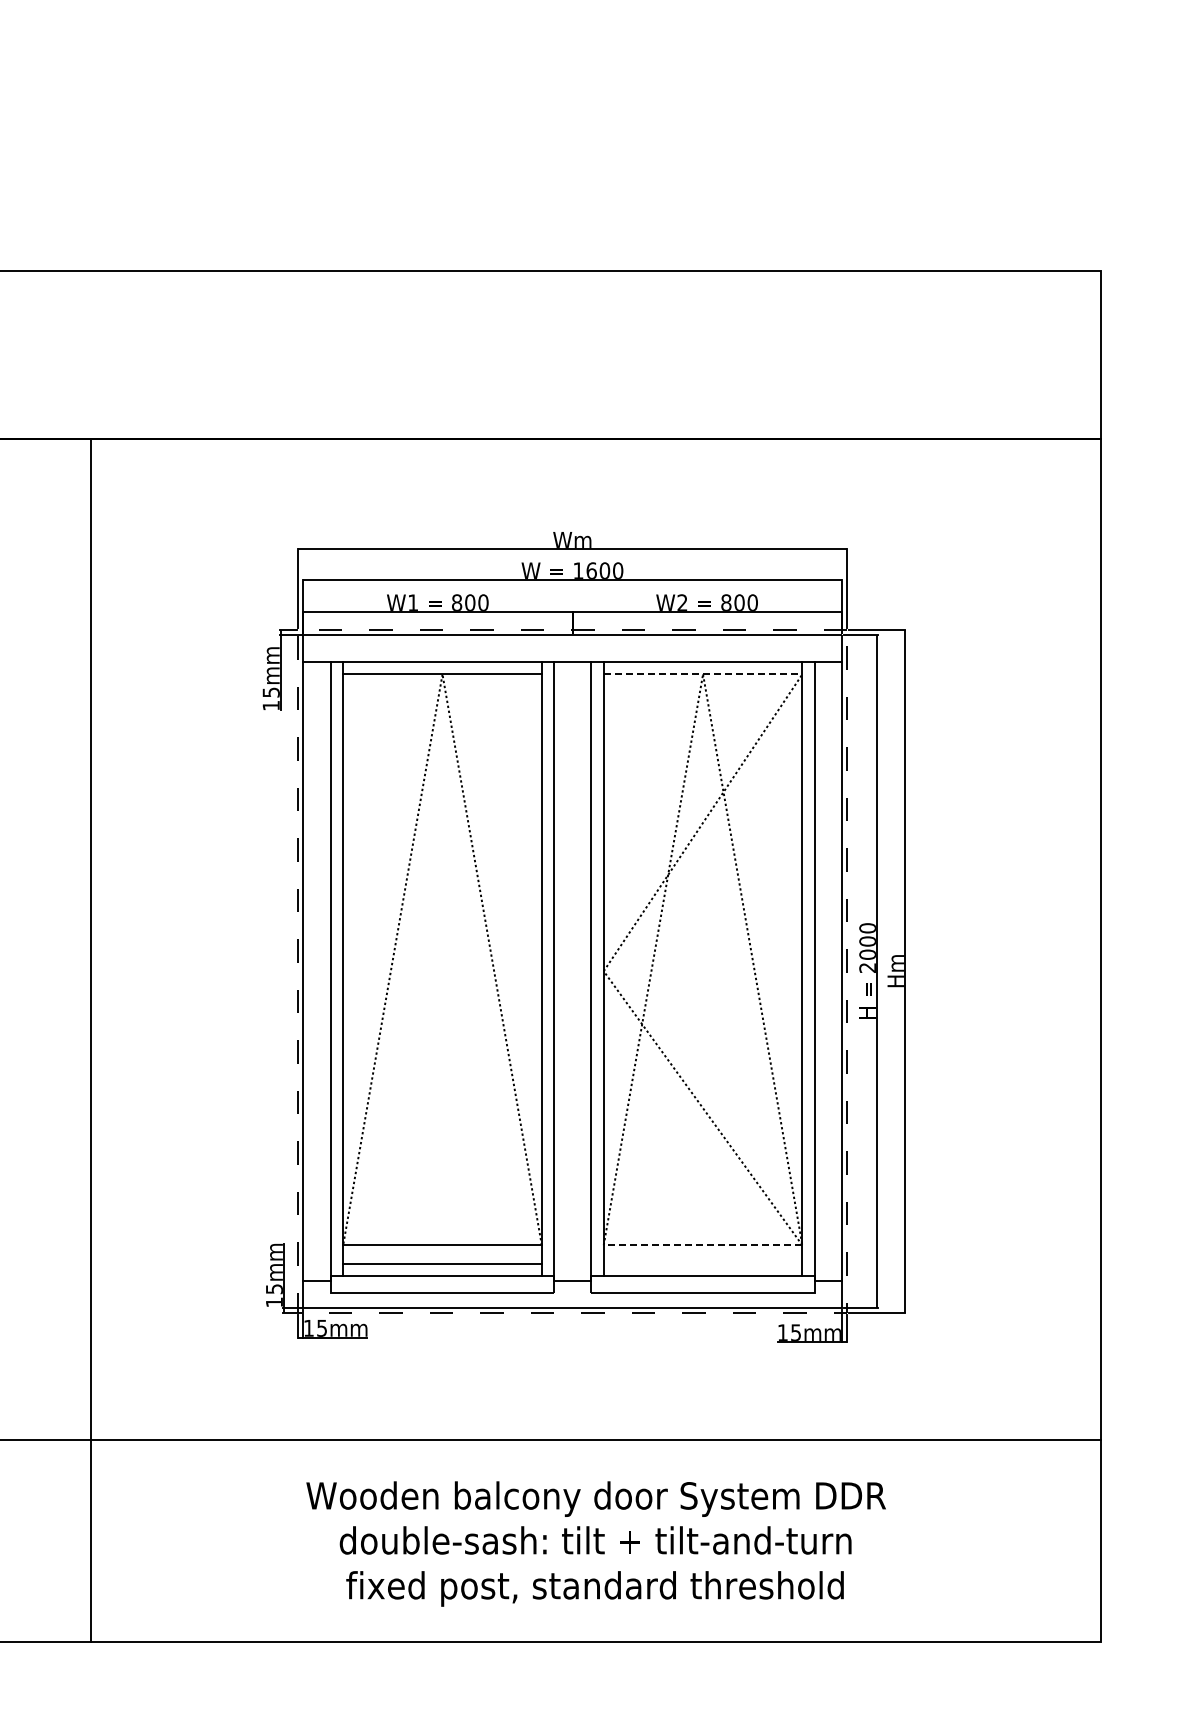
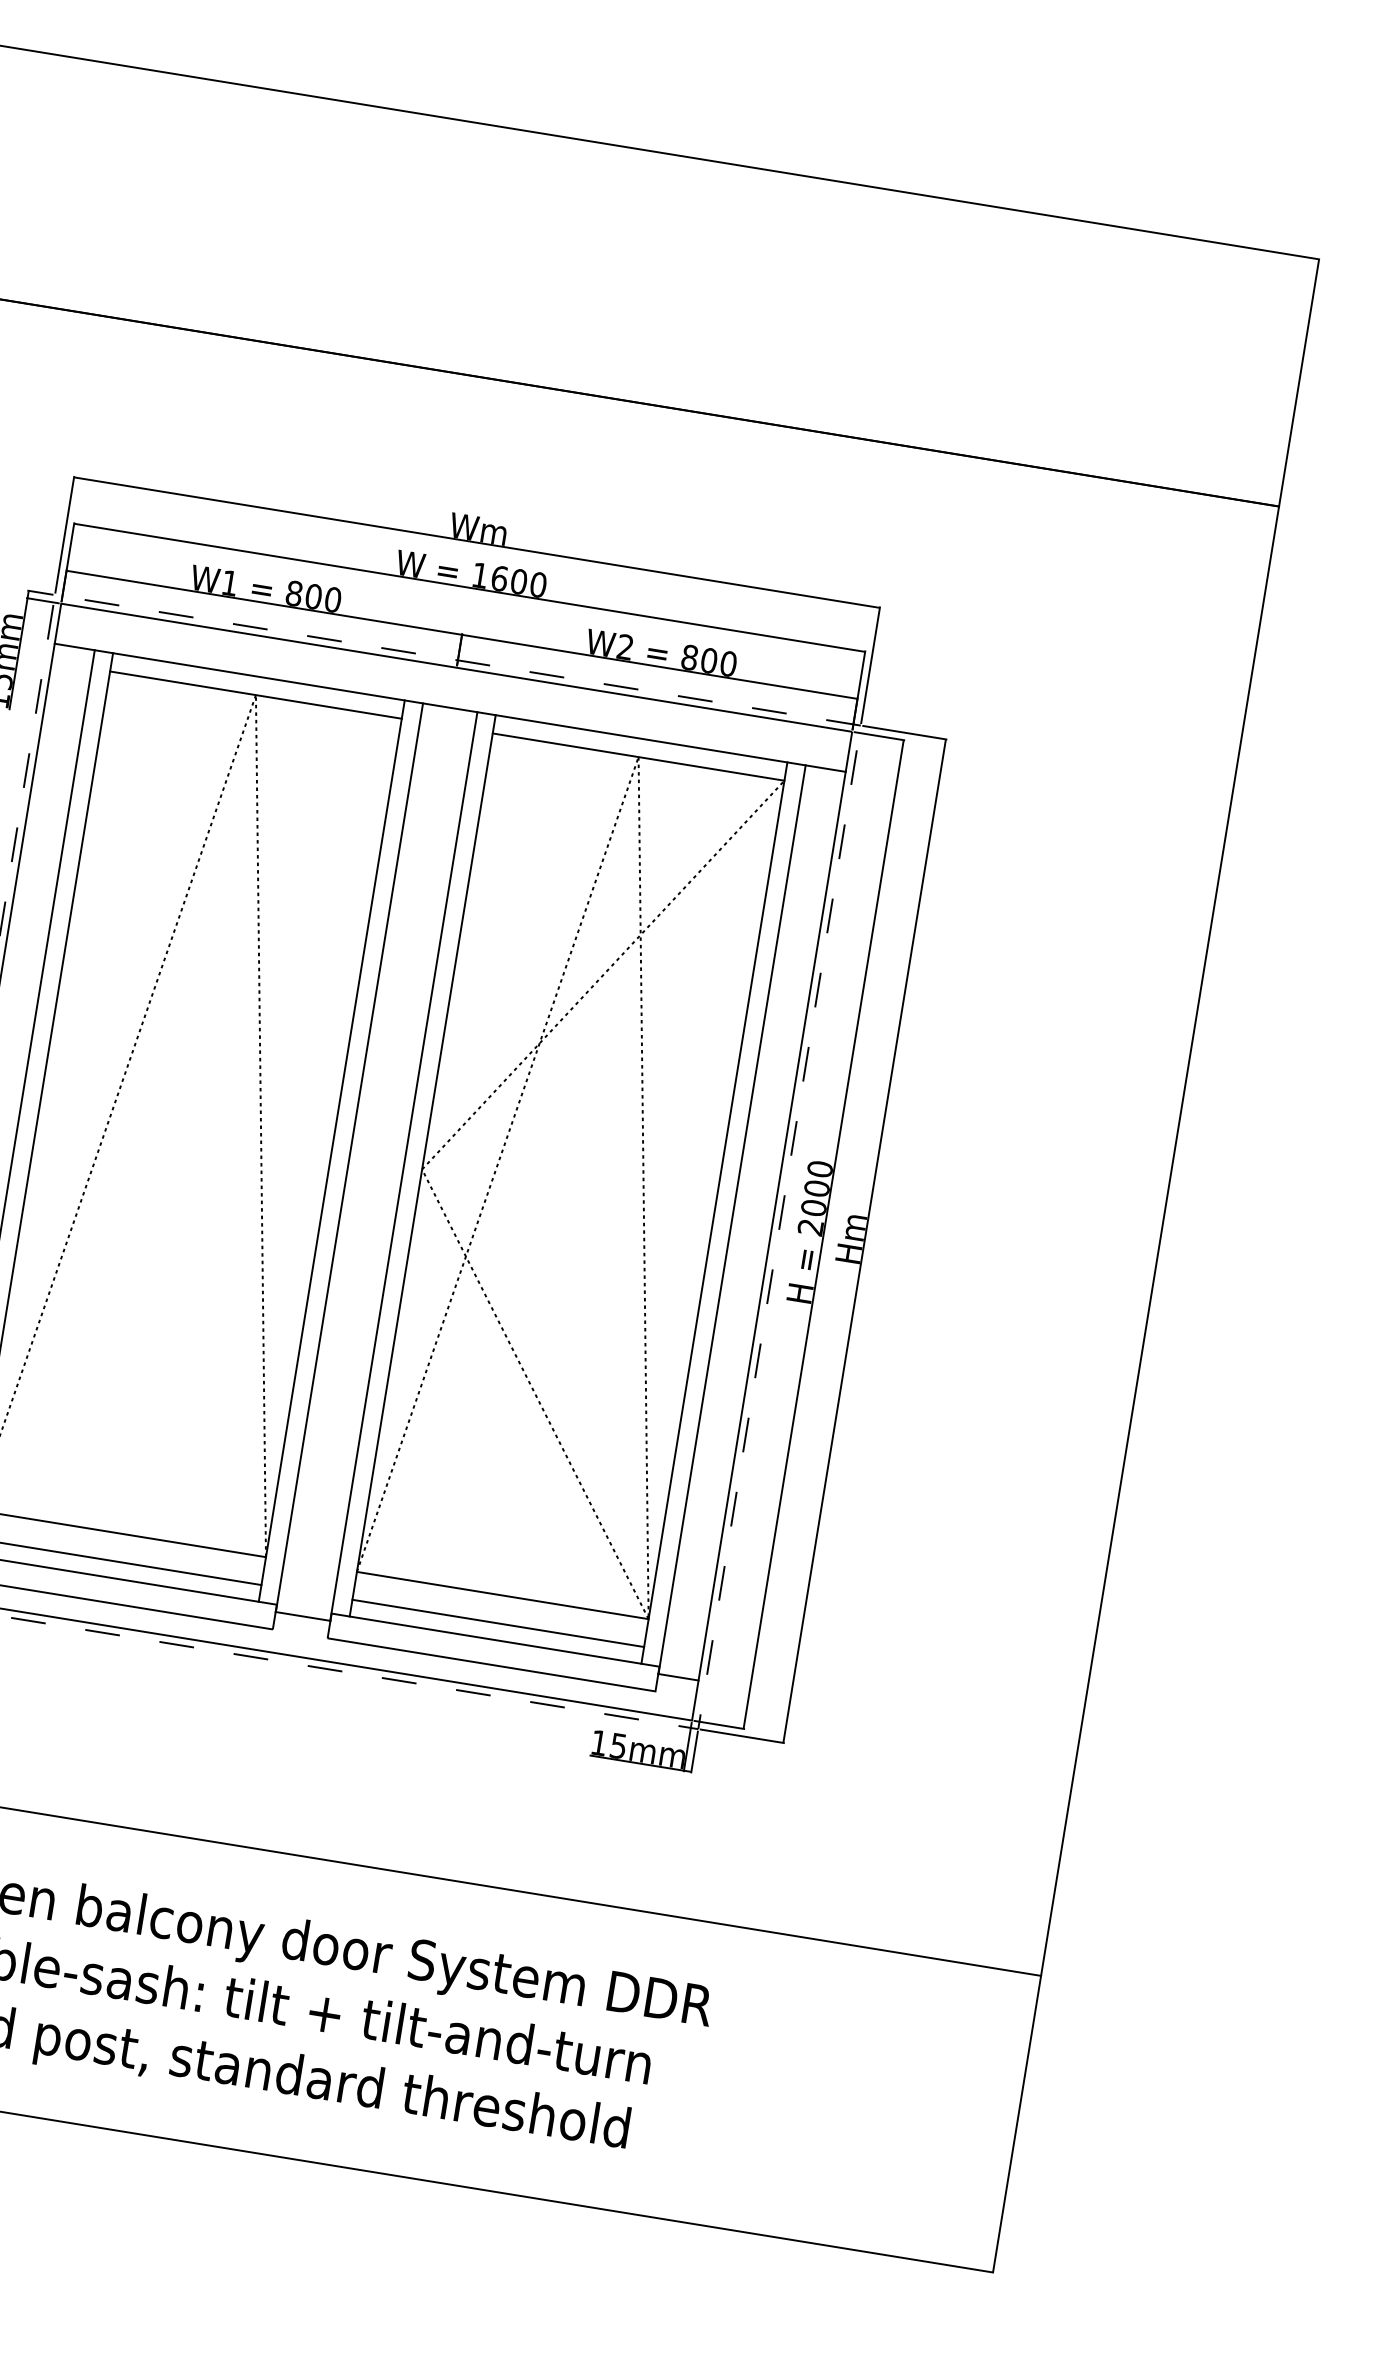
line: (703, 674) -> (639, 757), dashed -> solid
line: (702, 1245) -> (501, 1595), dashed -> solid
line: (702, 1264) -> (497, 1623), added

